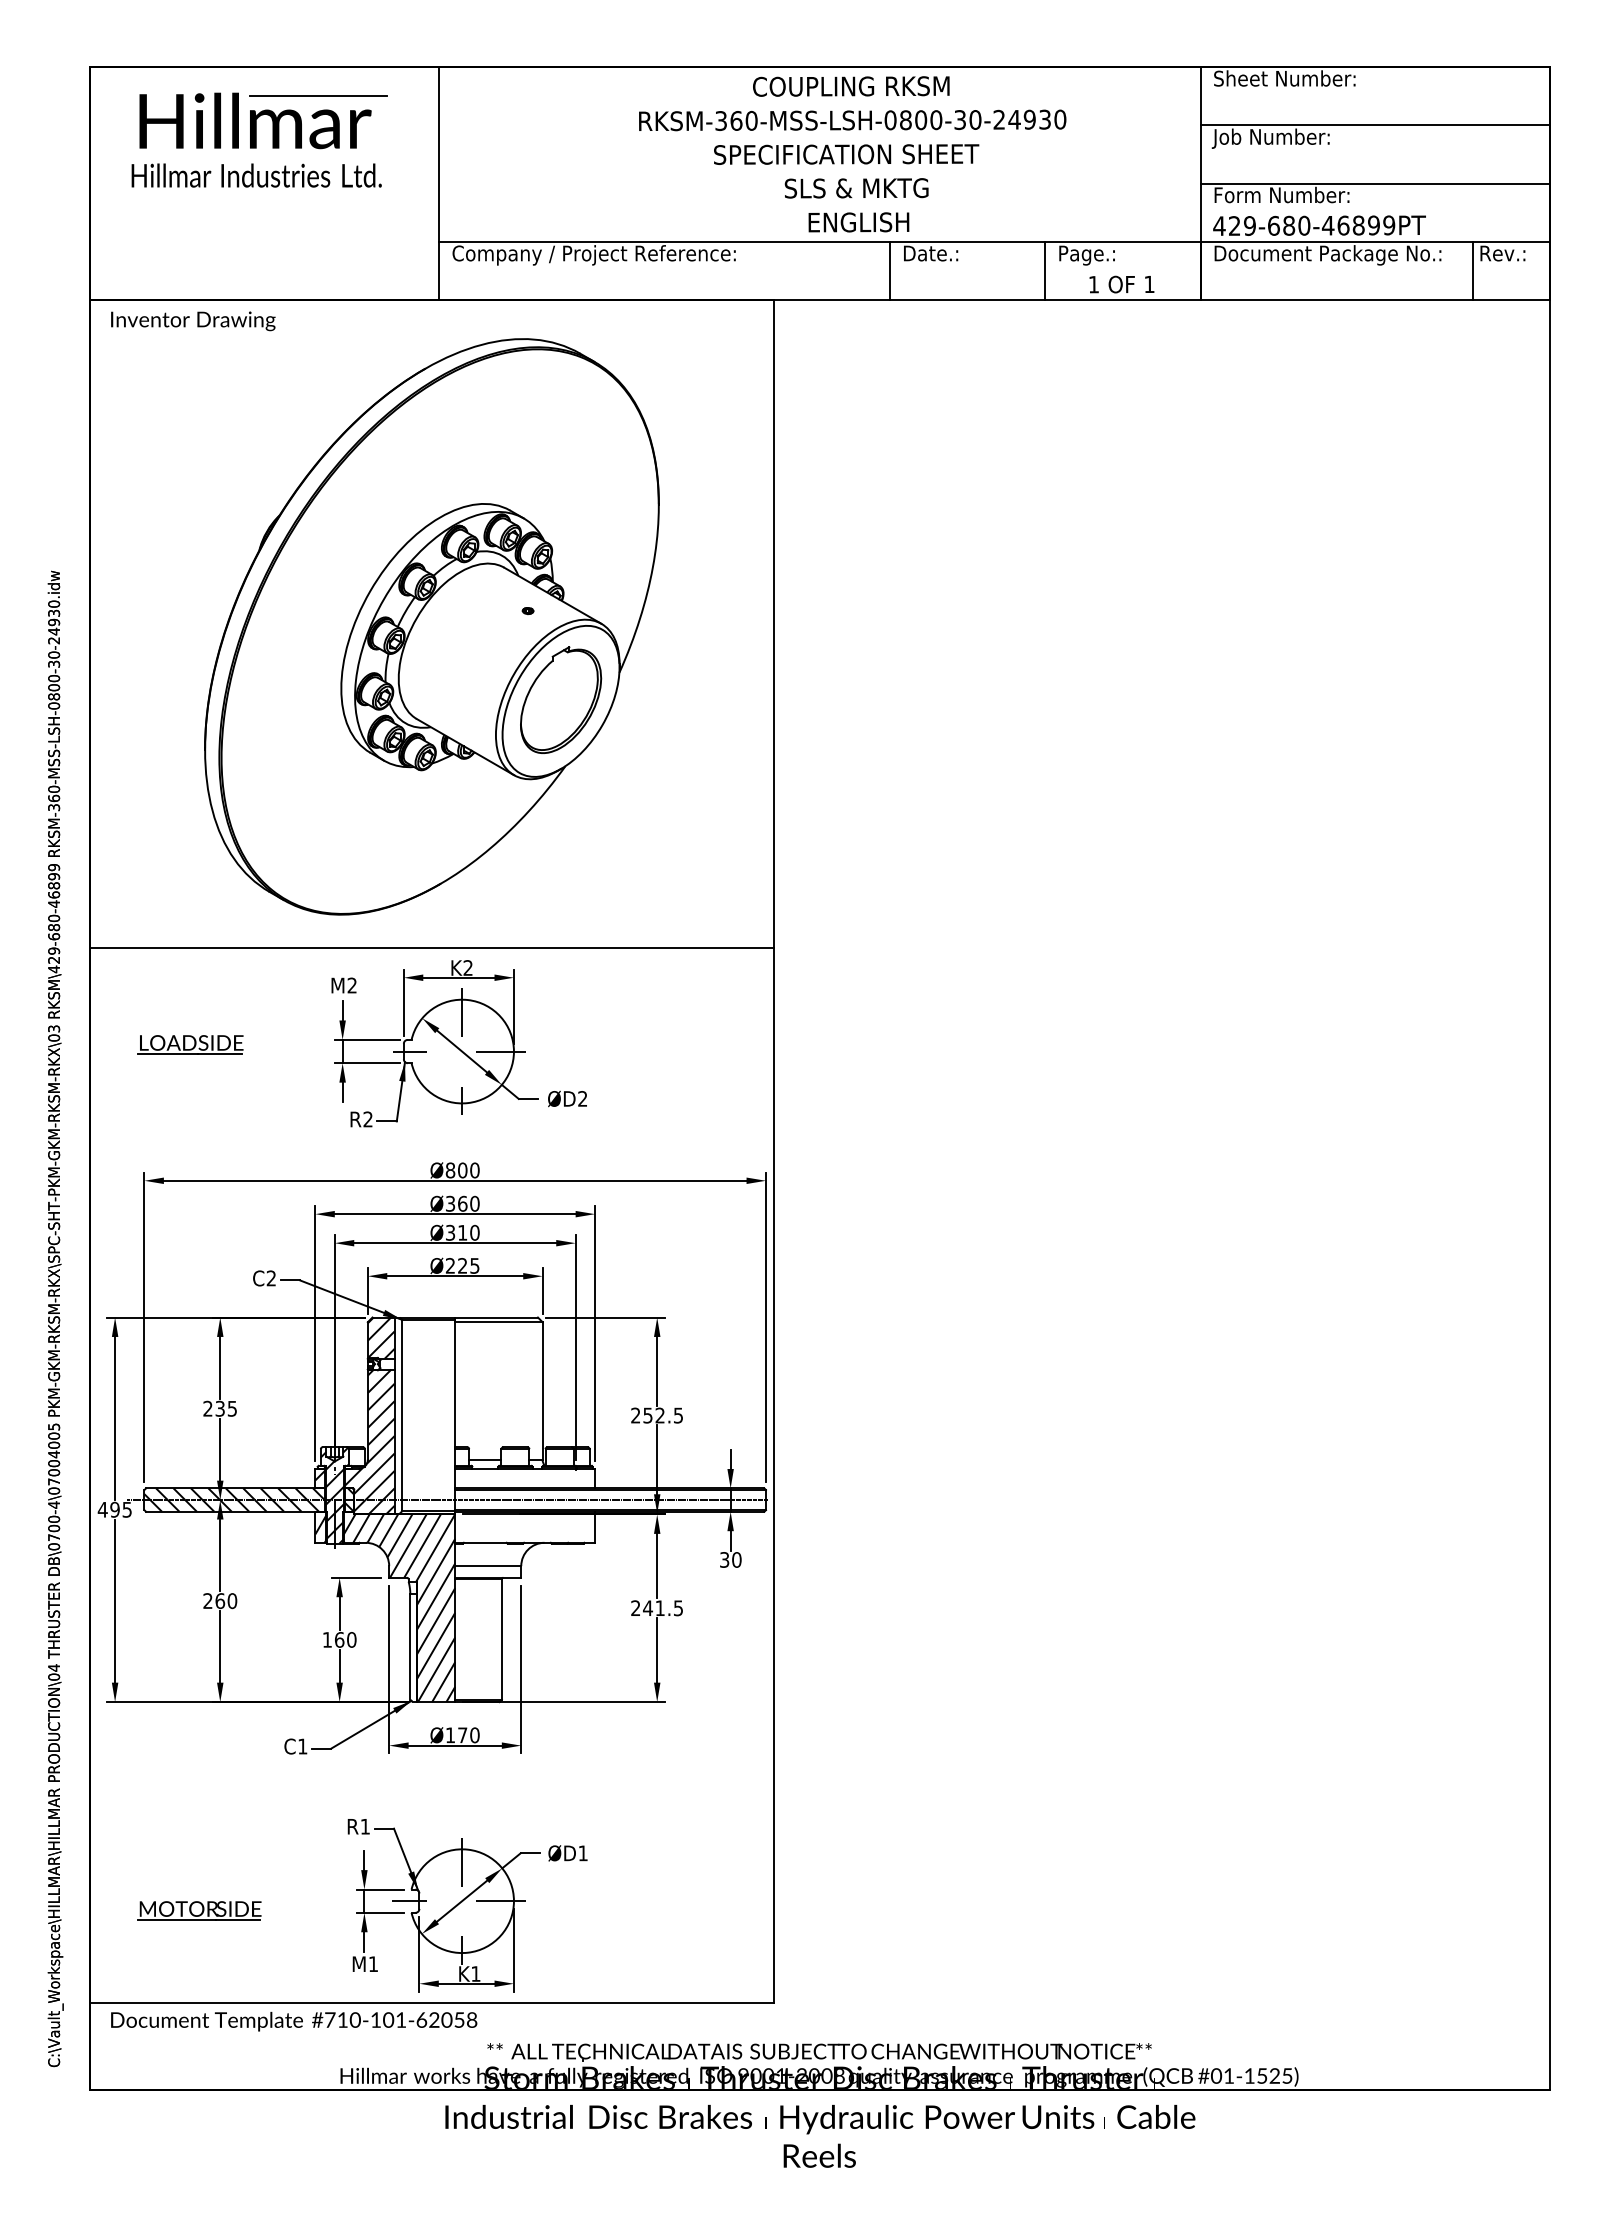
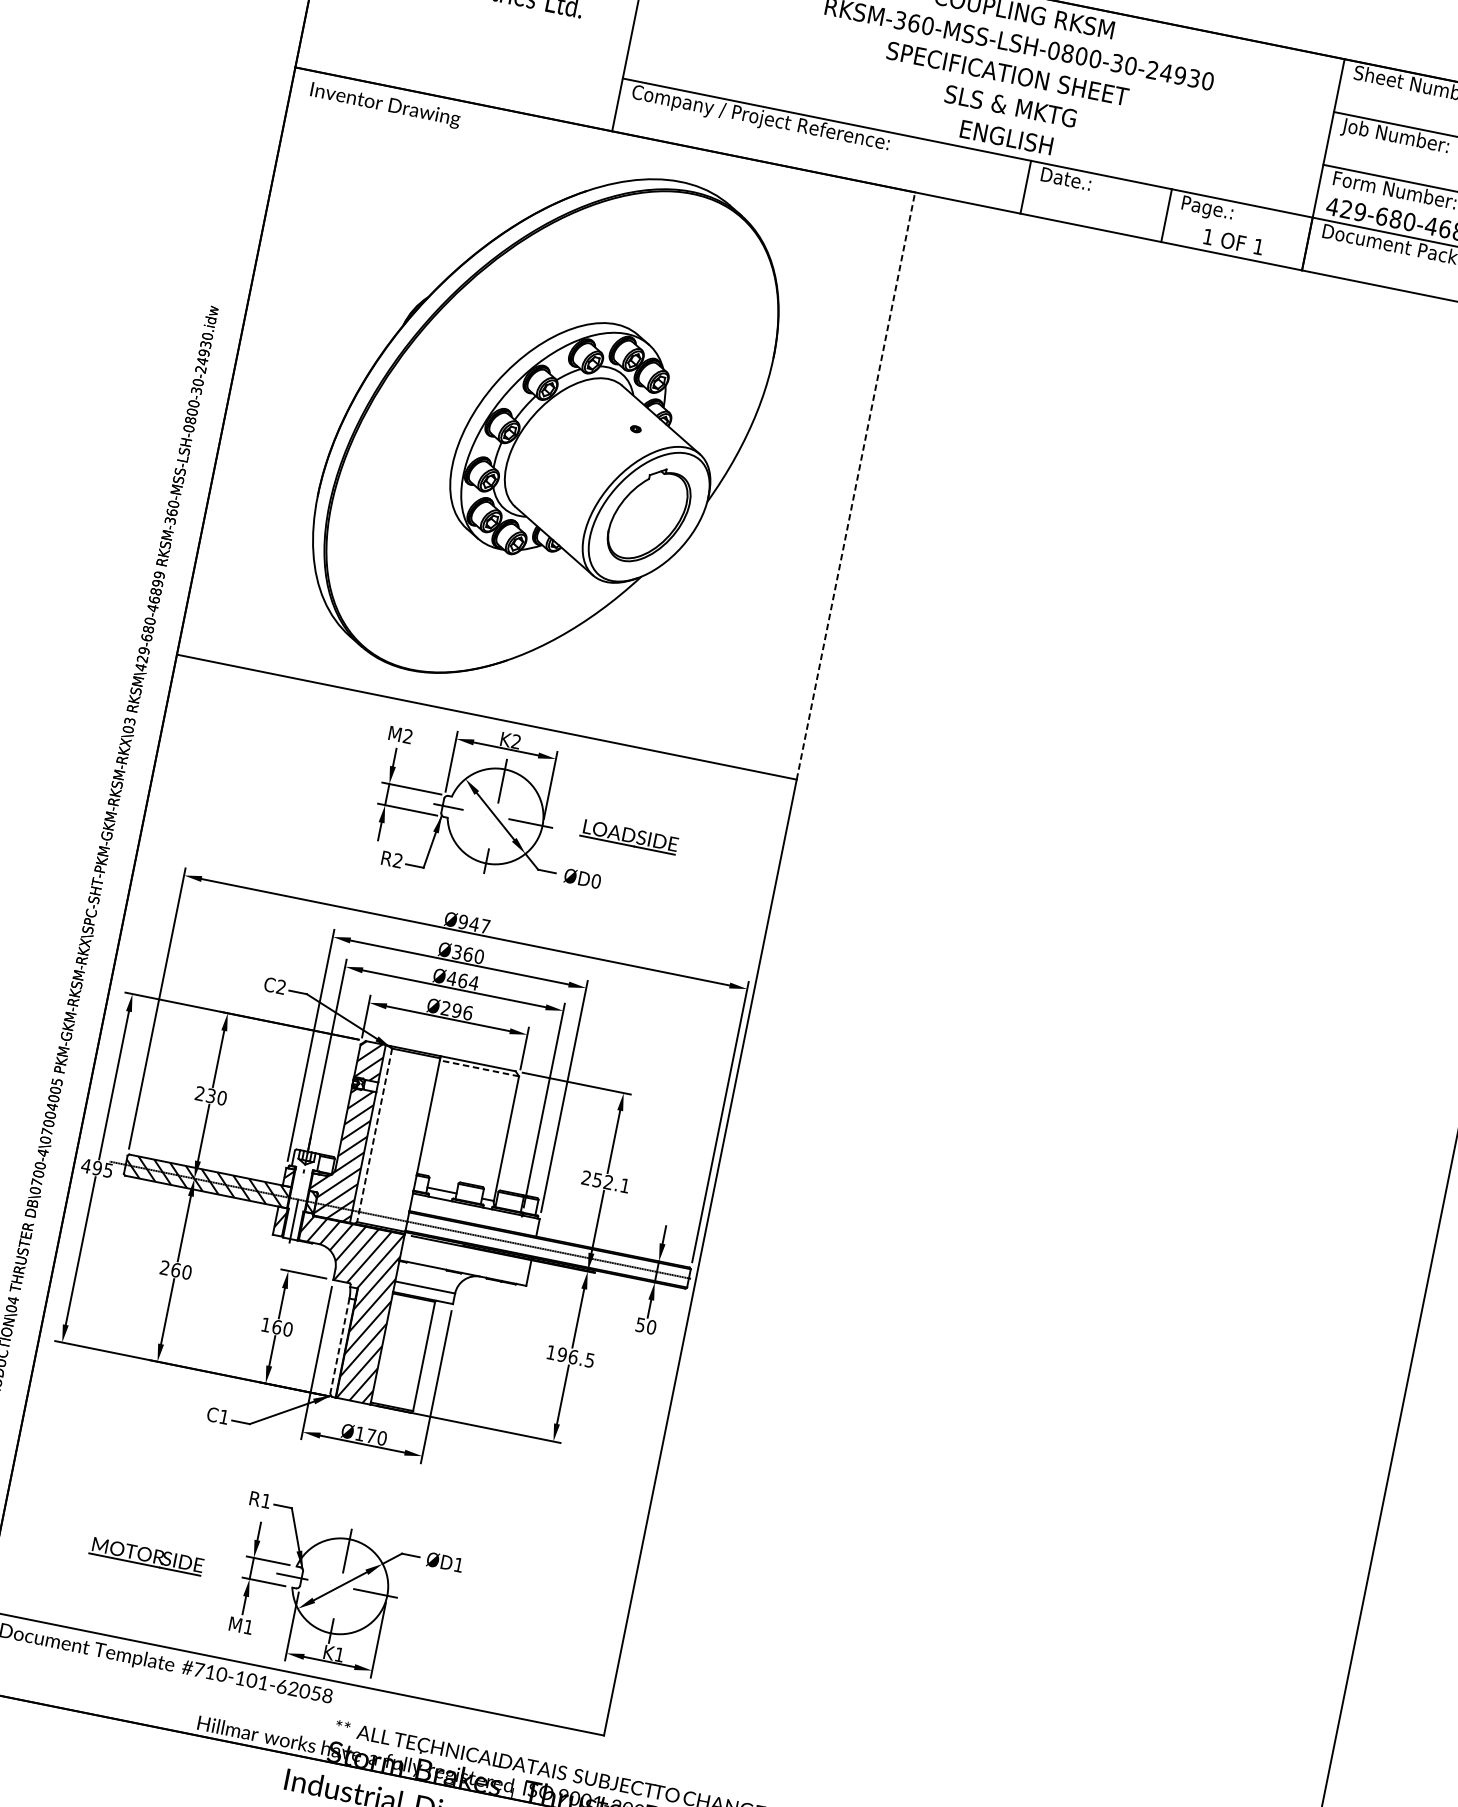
line: (773, 623) -> (855, 485), solid -> dashed
part: (190, 1044) -> (629, 836), moved
text: (582, 1098) -> (596, 880), ØD2 -> ØD0
text: (462, 1170) -> (474, 924), Ø800 -> Ø947
text: (462, 1232) -> (462, 980), Ø310 -> Ø464
text: (468, 1265) -> (462, 1011), Ø225 -> Ø296
line: (498, 1322) -> (479, 1068), solid -> dashed
text: (232, 1408) -> (222, 1097), 235 -> 230
line: (402, 1415) -> (375, 1135), solid -> dashed
text: (678, 1415) -> (625, 1185), 252.5 -> 252.1
hatch: (334, 1495) -> (298, 1195), removed
text: (724, 1559) -> (640, 1324), 30 -> 50
text: (648, 1608) -> (562, 1355), 241.5 -> 196.5
line: (410, 1646) -> (340, 1346), solid -> dashed
part: (199, 1910) -> (146, 1556), moved

